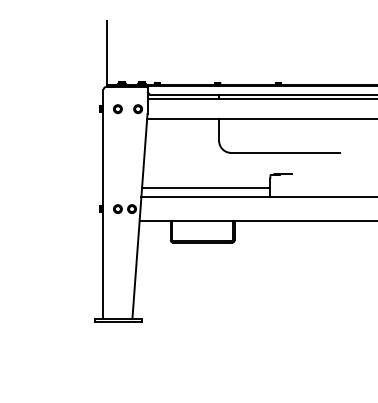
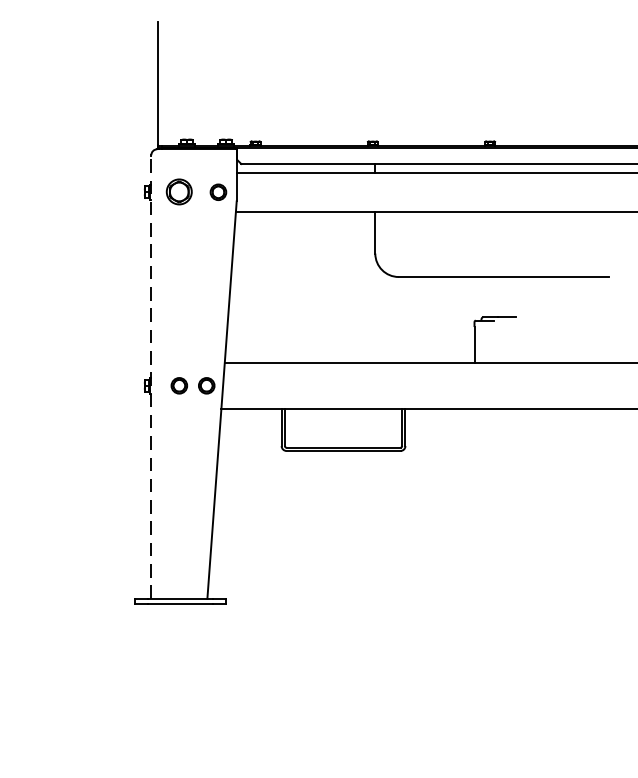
part: (117, 109) -> (178, 192), size x1.6
line: (206, 187) -> (350, 343), removed
line: (103, 204) -> (151, 376), solid -> dashed

